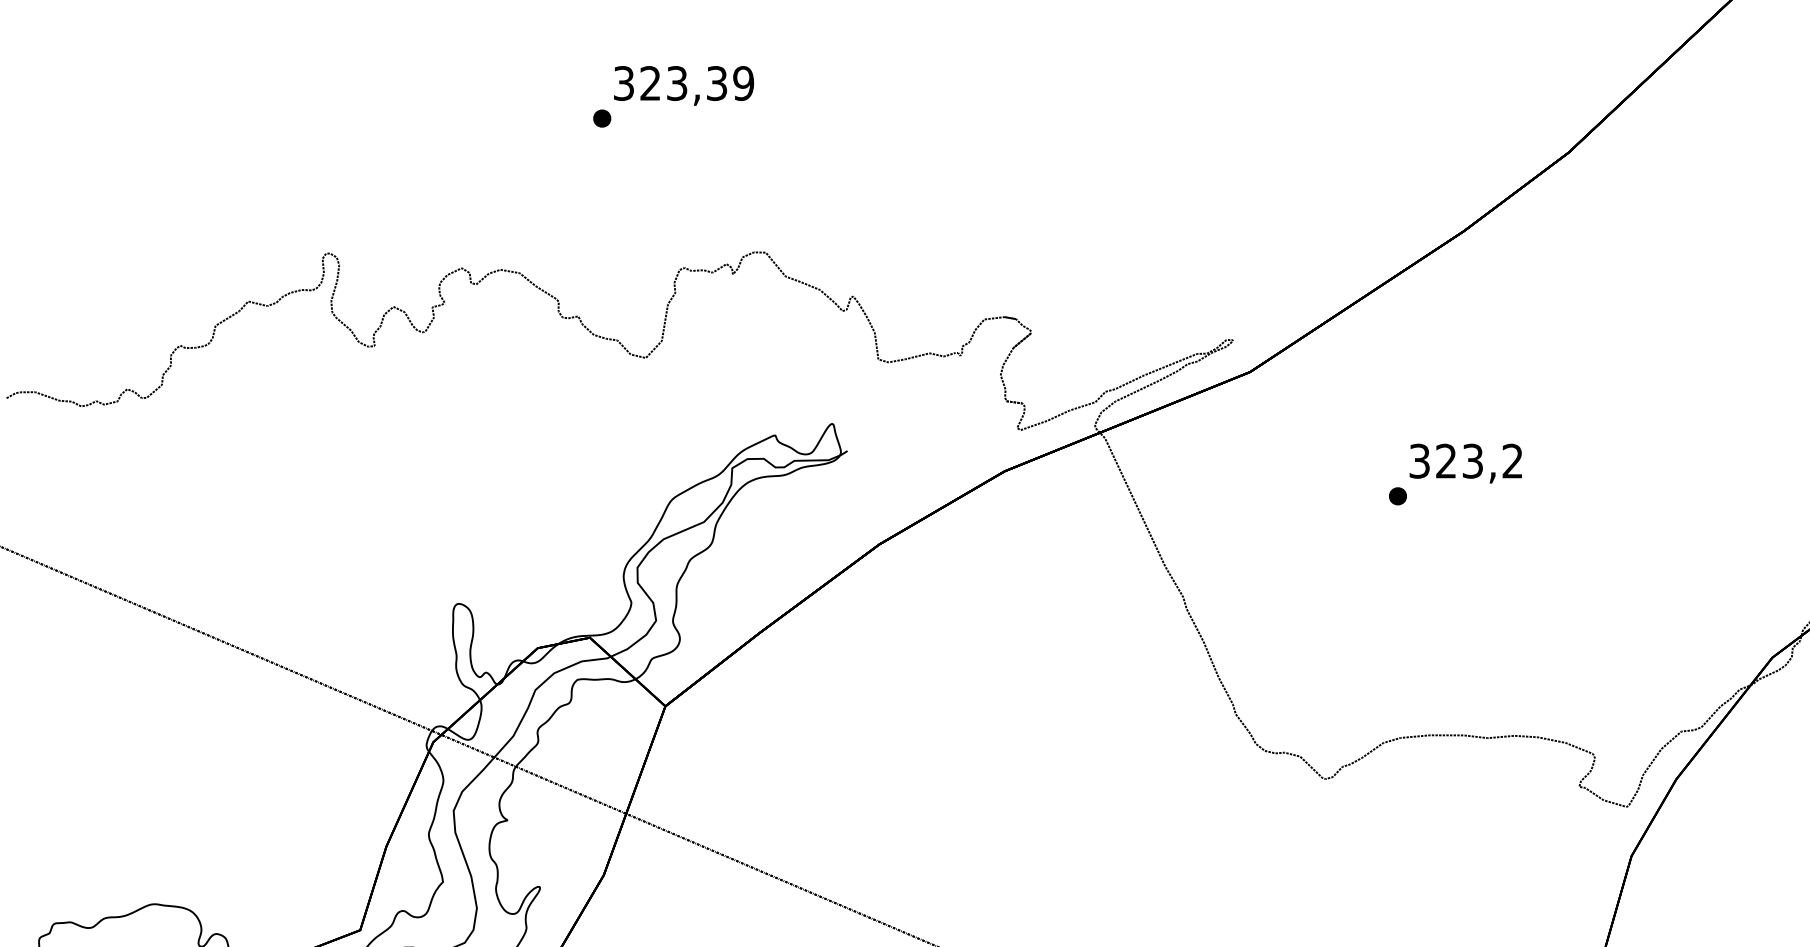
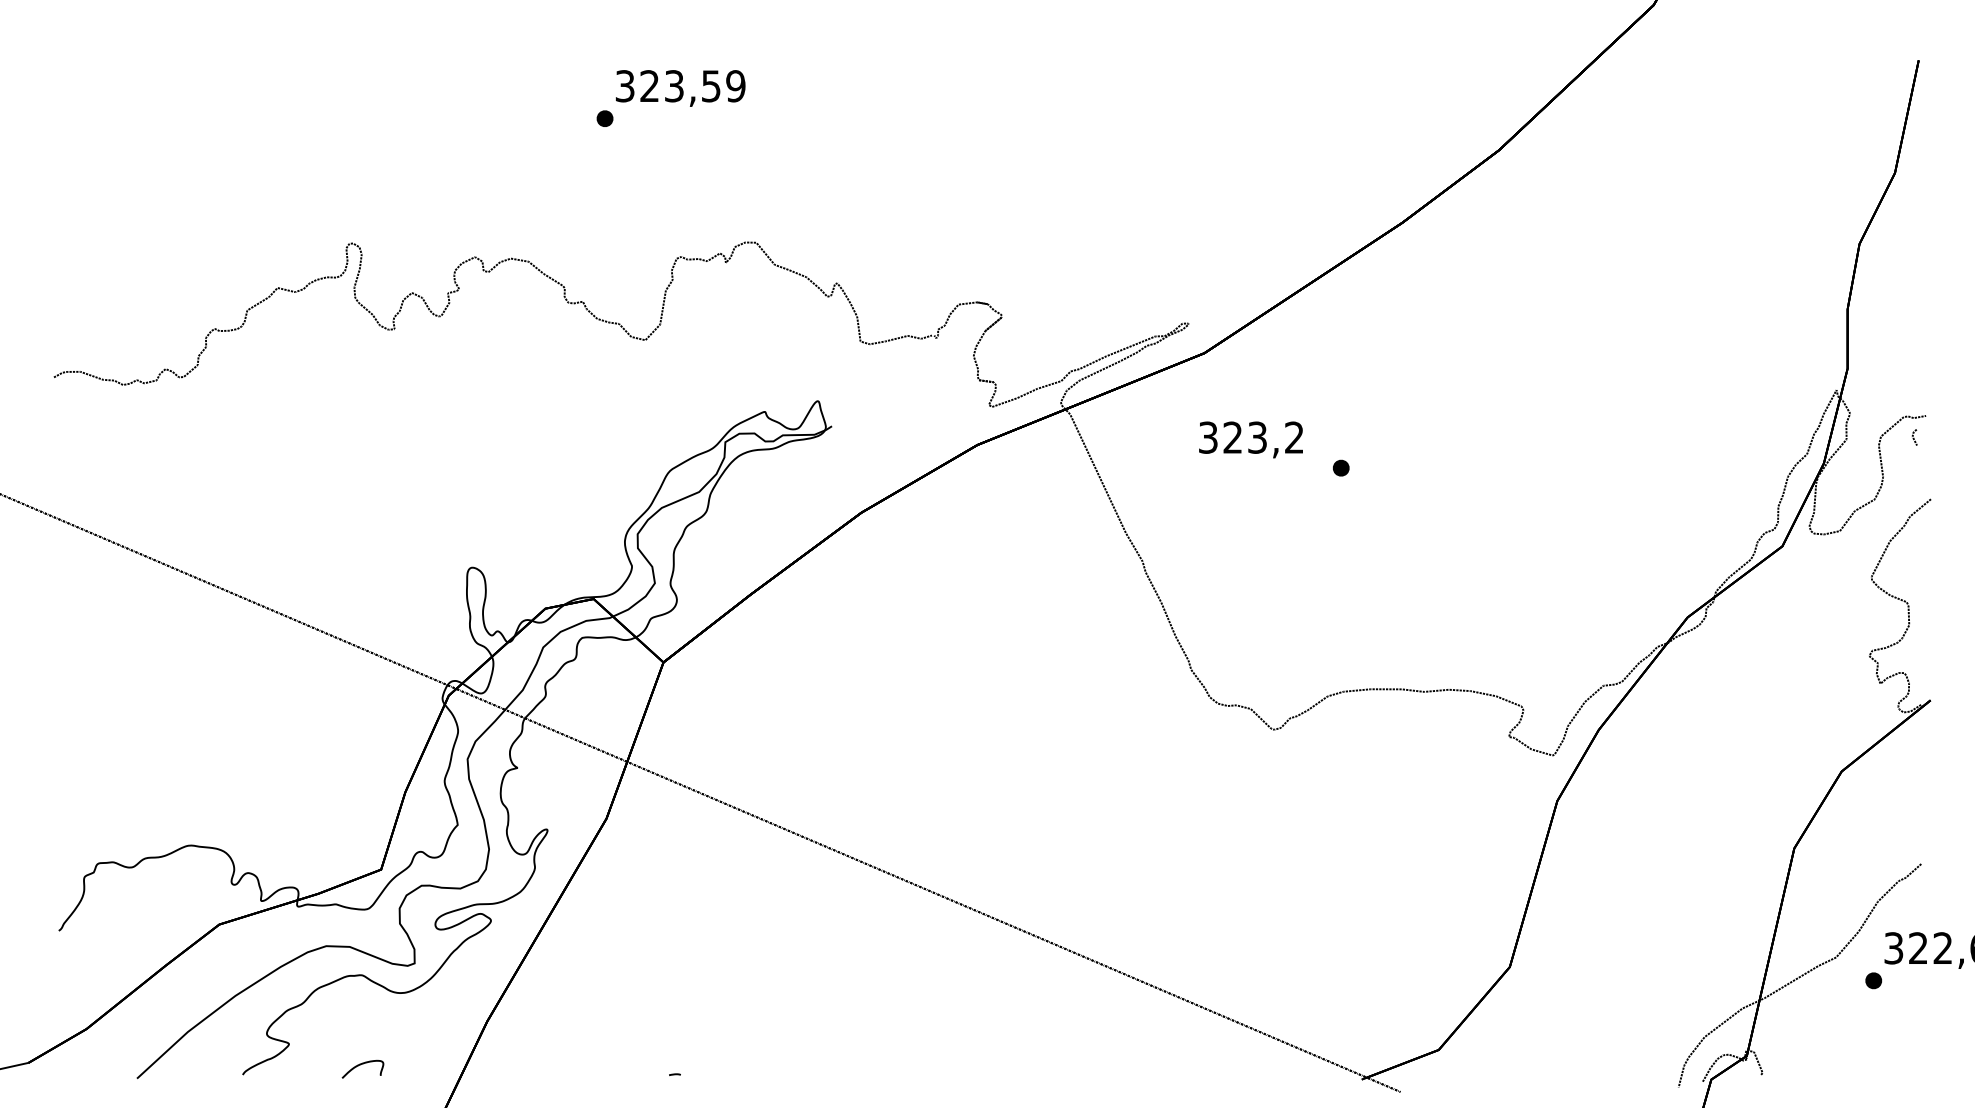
text: (717, 82) -> (711, 85), 323,39 -> 323,59
text: (1465, 463) -> (1250, 439), moved

